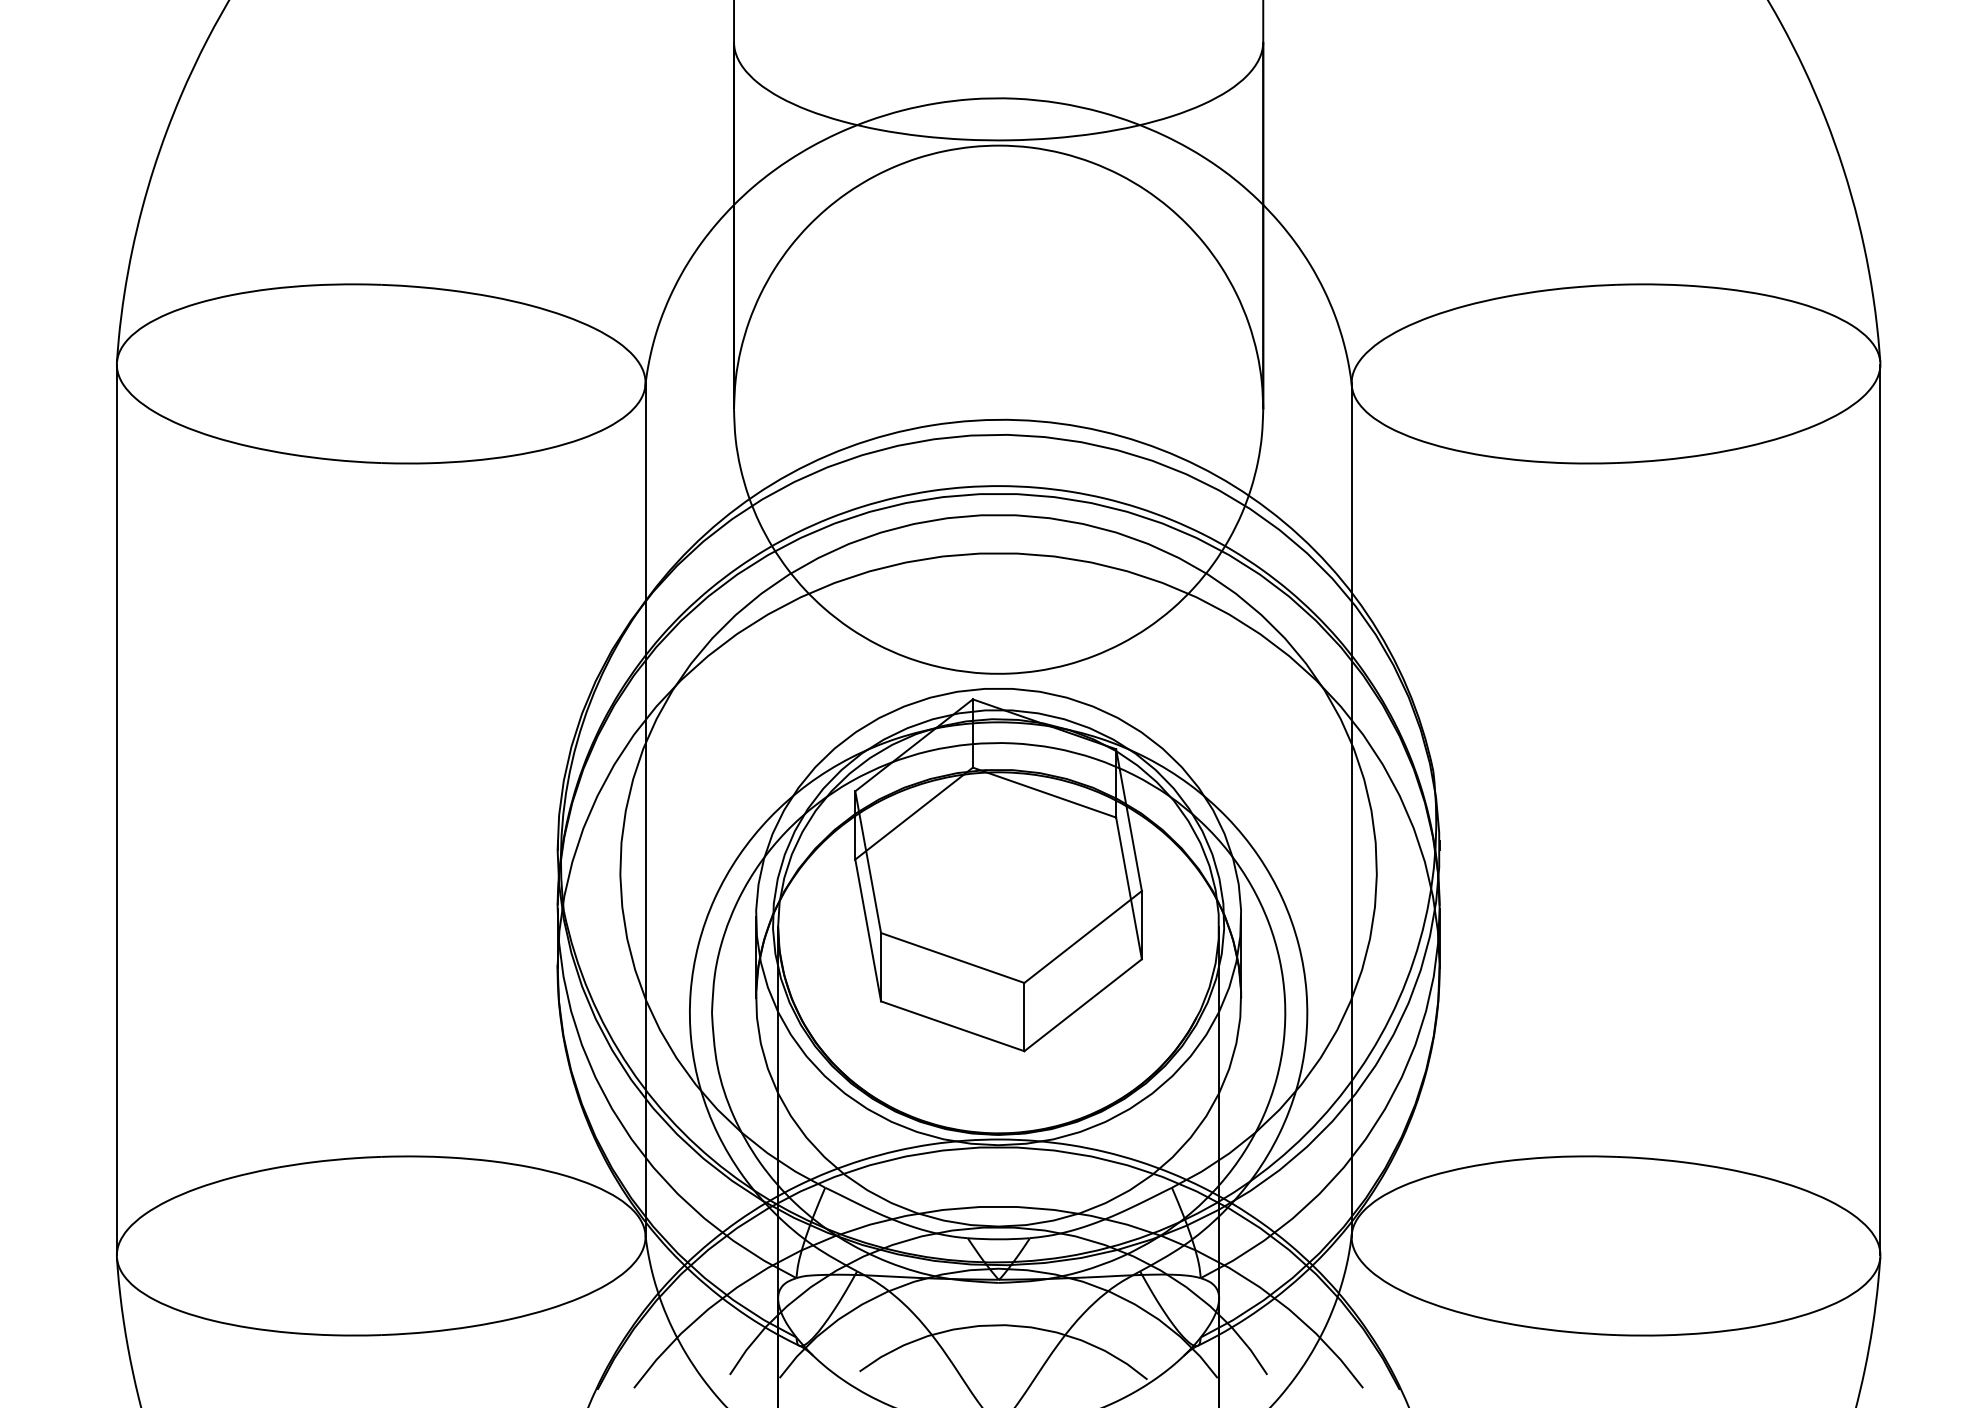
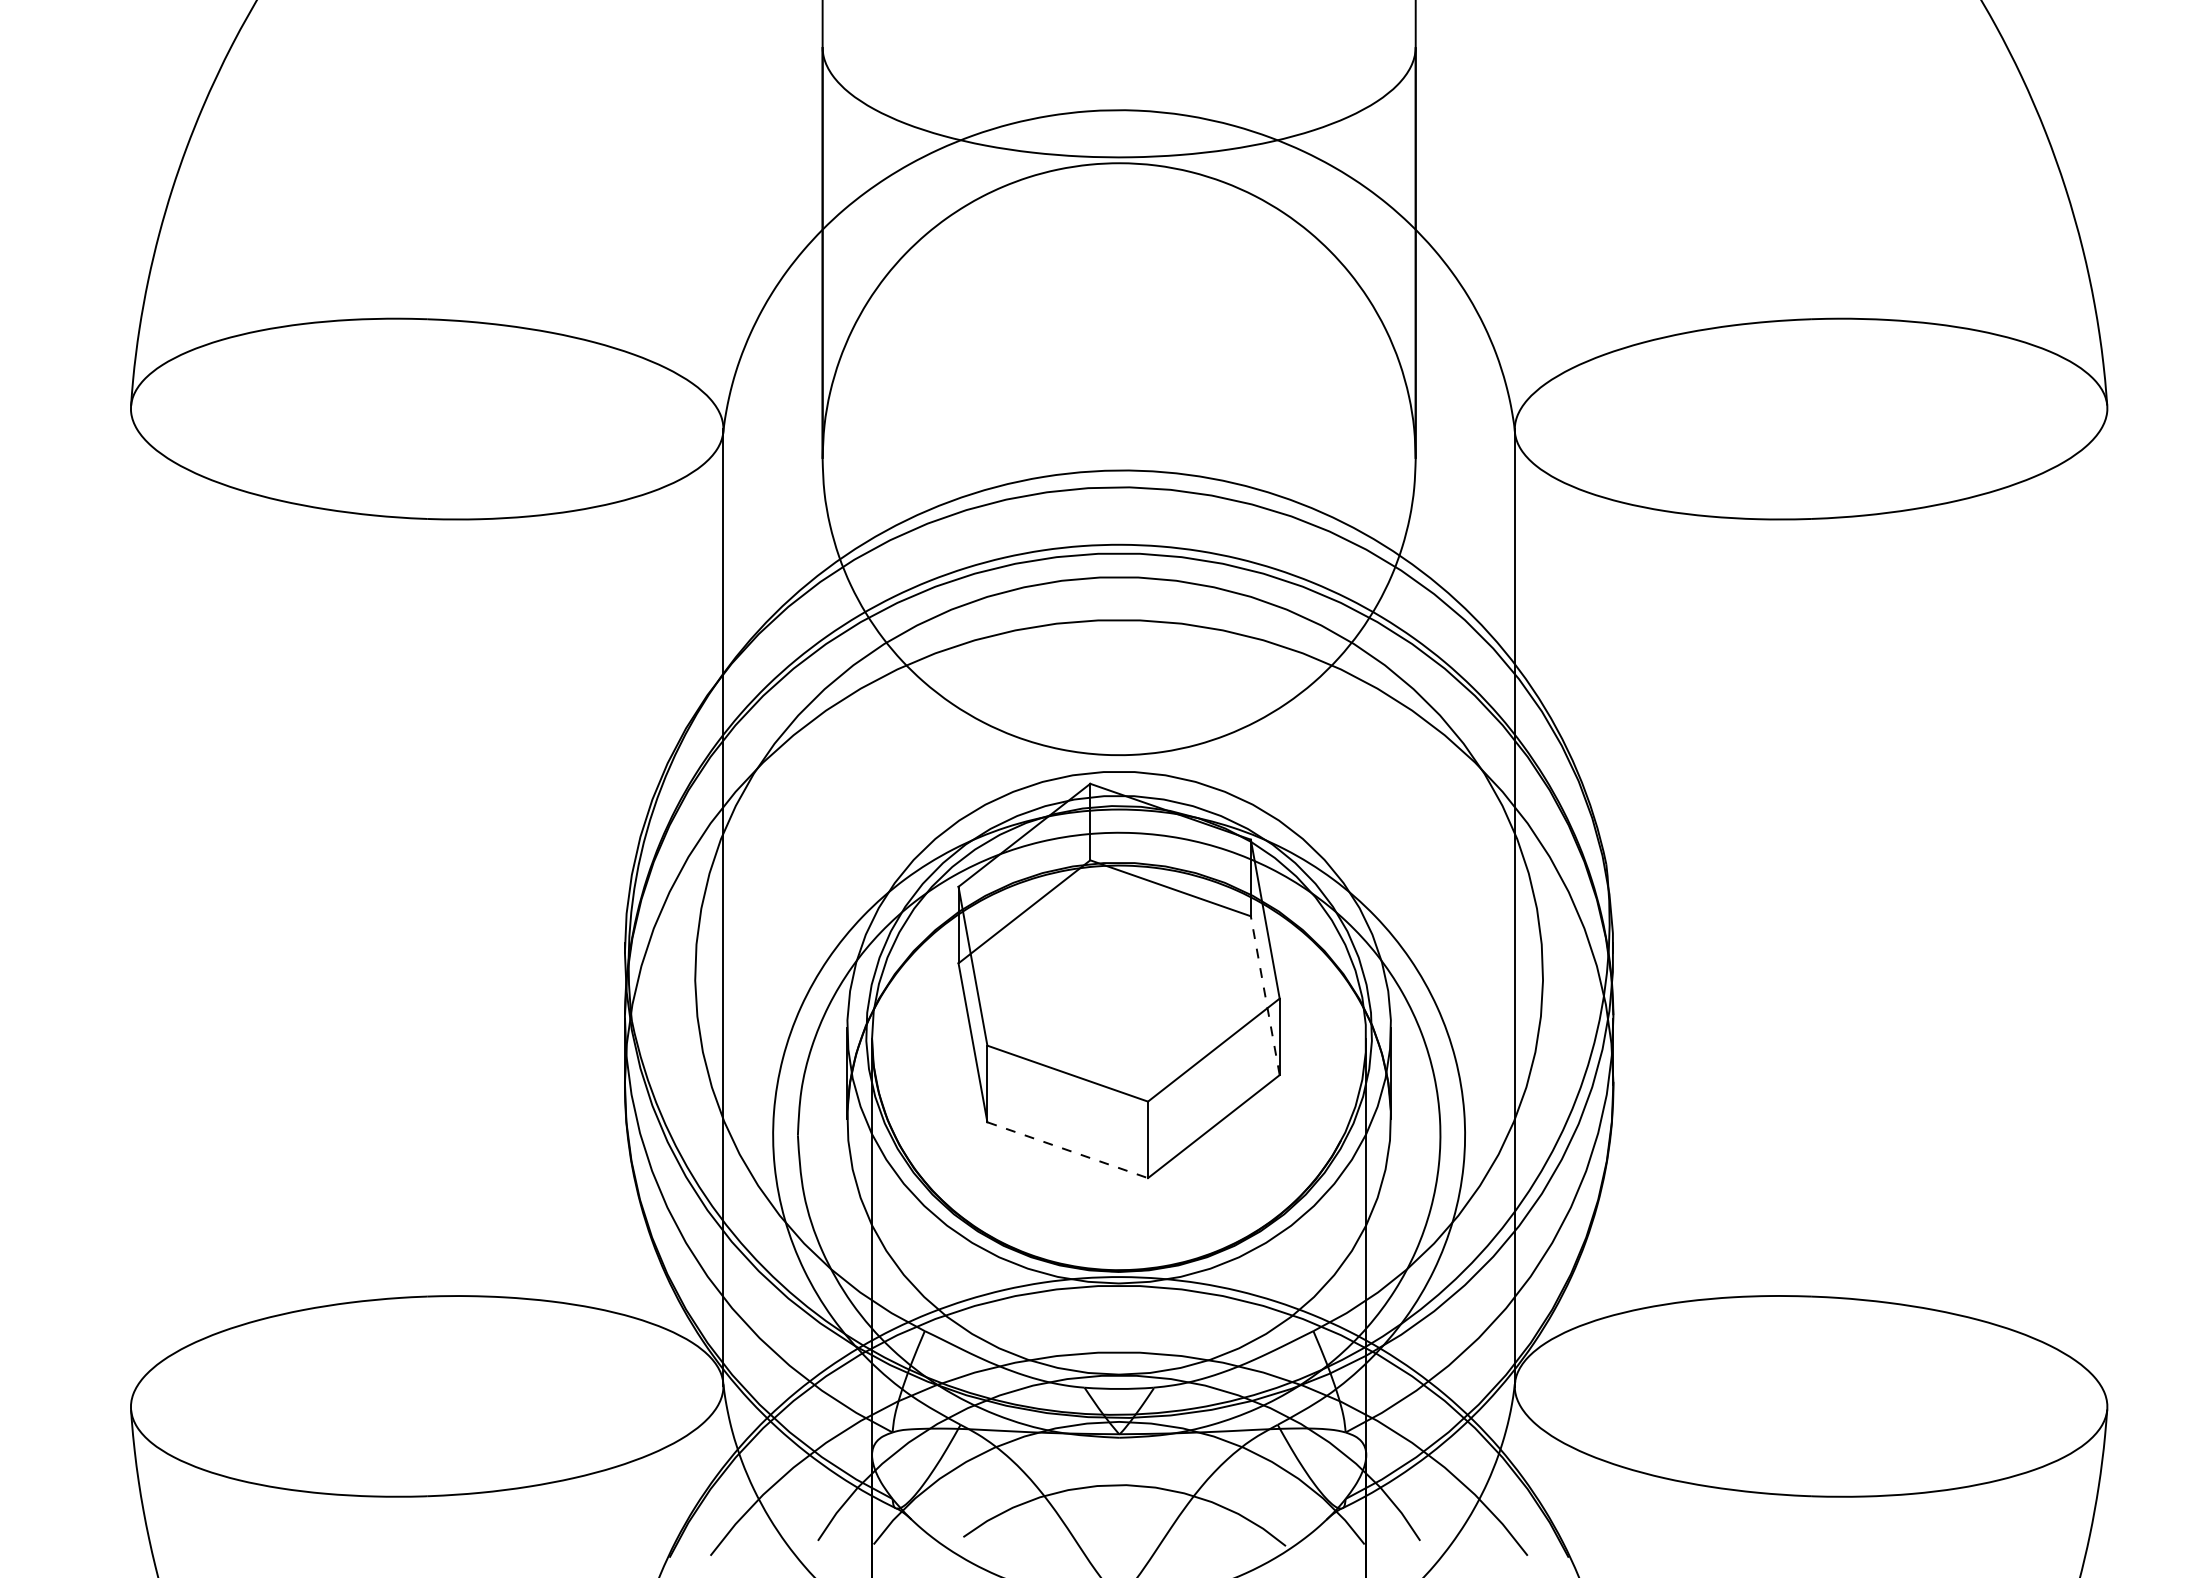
line: (116, 809) -> (130, 907), removed
line: (1880, 809) -> (2107, 907), removed
line: (1129, 888) -> (1265, 995), solid -> dashed
line: (953, 1026) -> (1068, 1150), solid -> dashed

